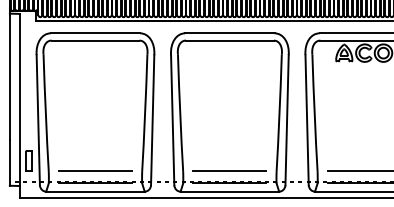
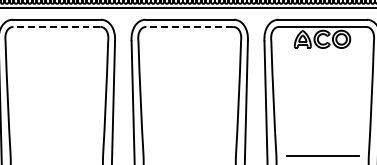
line: (95, 40) -> (56, 26), solid -> dashed
line: (229, 40) -> (189, 26), solid -> dashed
line: (95, 171) -> (56, 156), removed
line: (229, 171) -> (189, 156), removed

